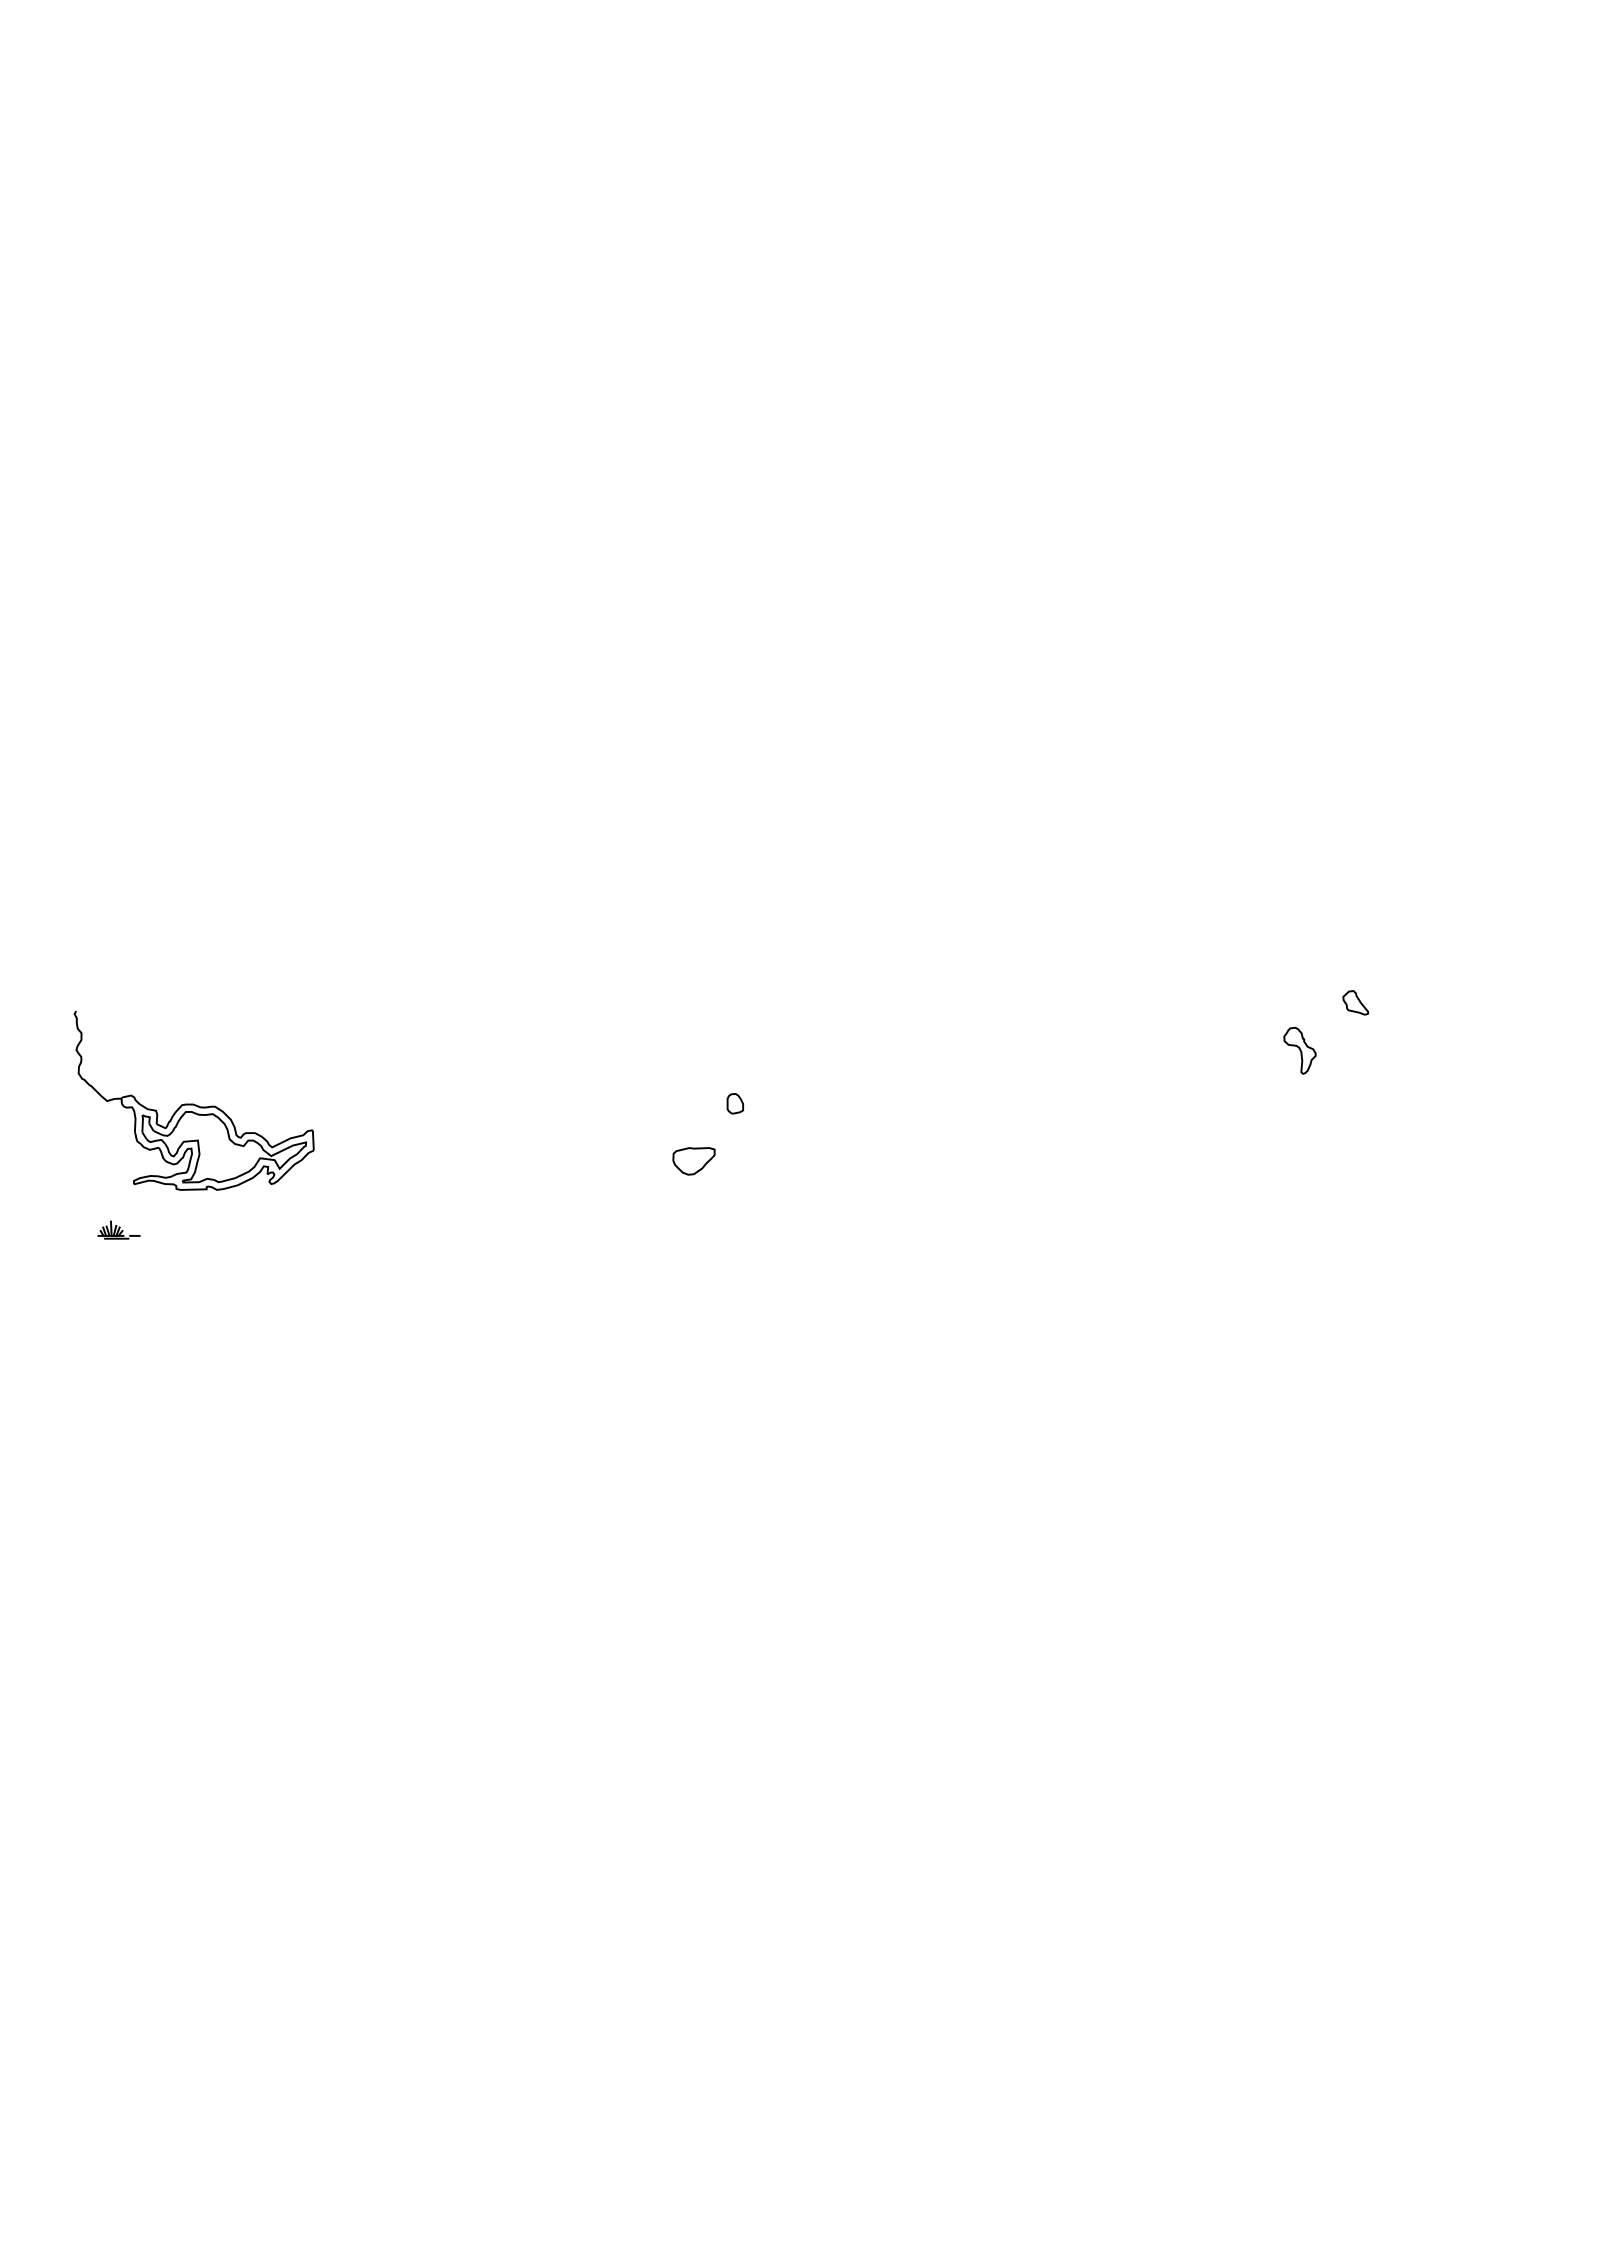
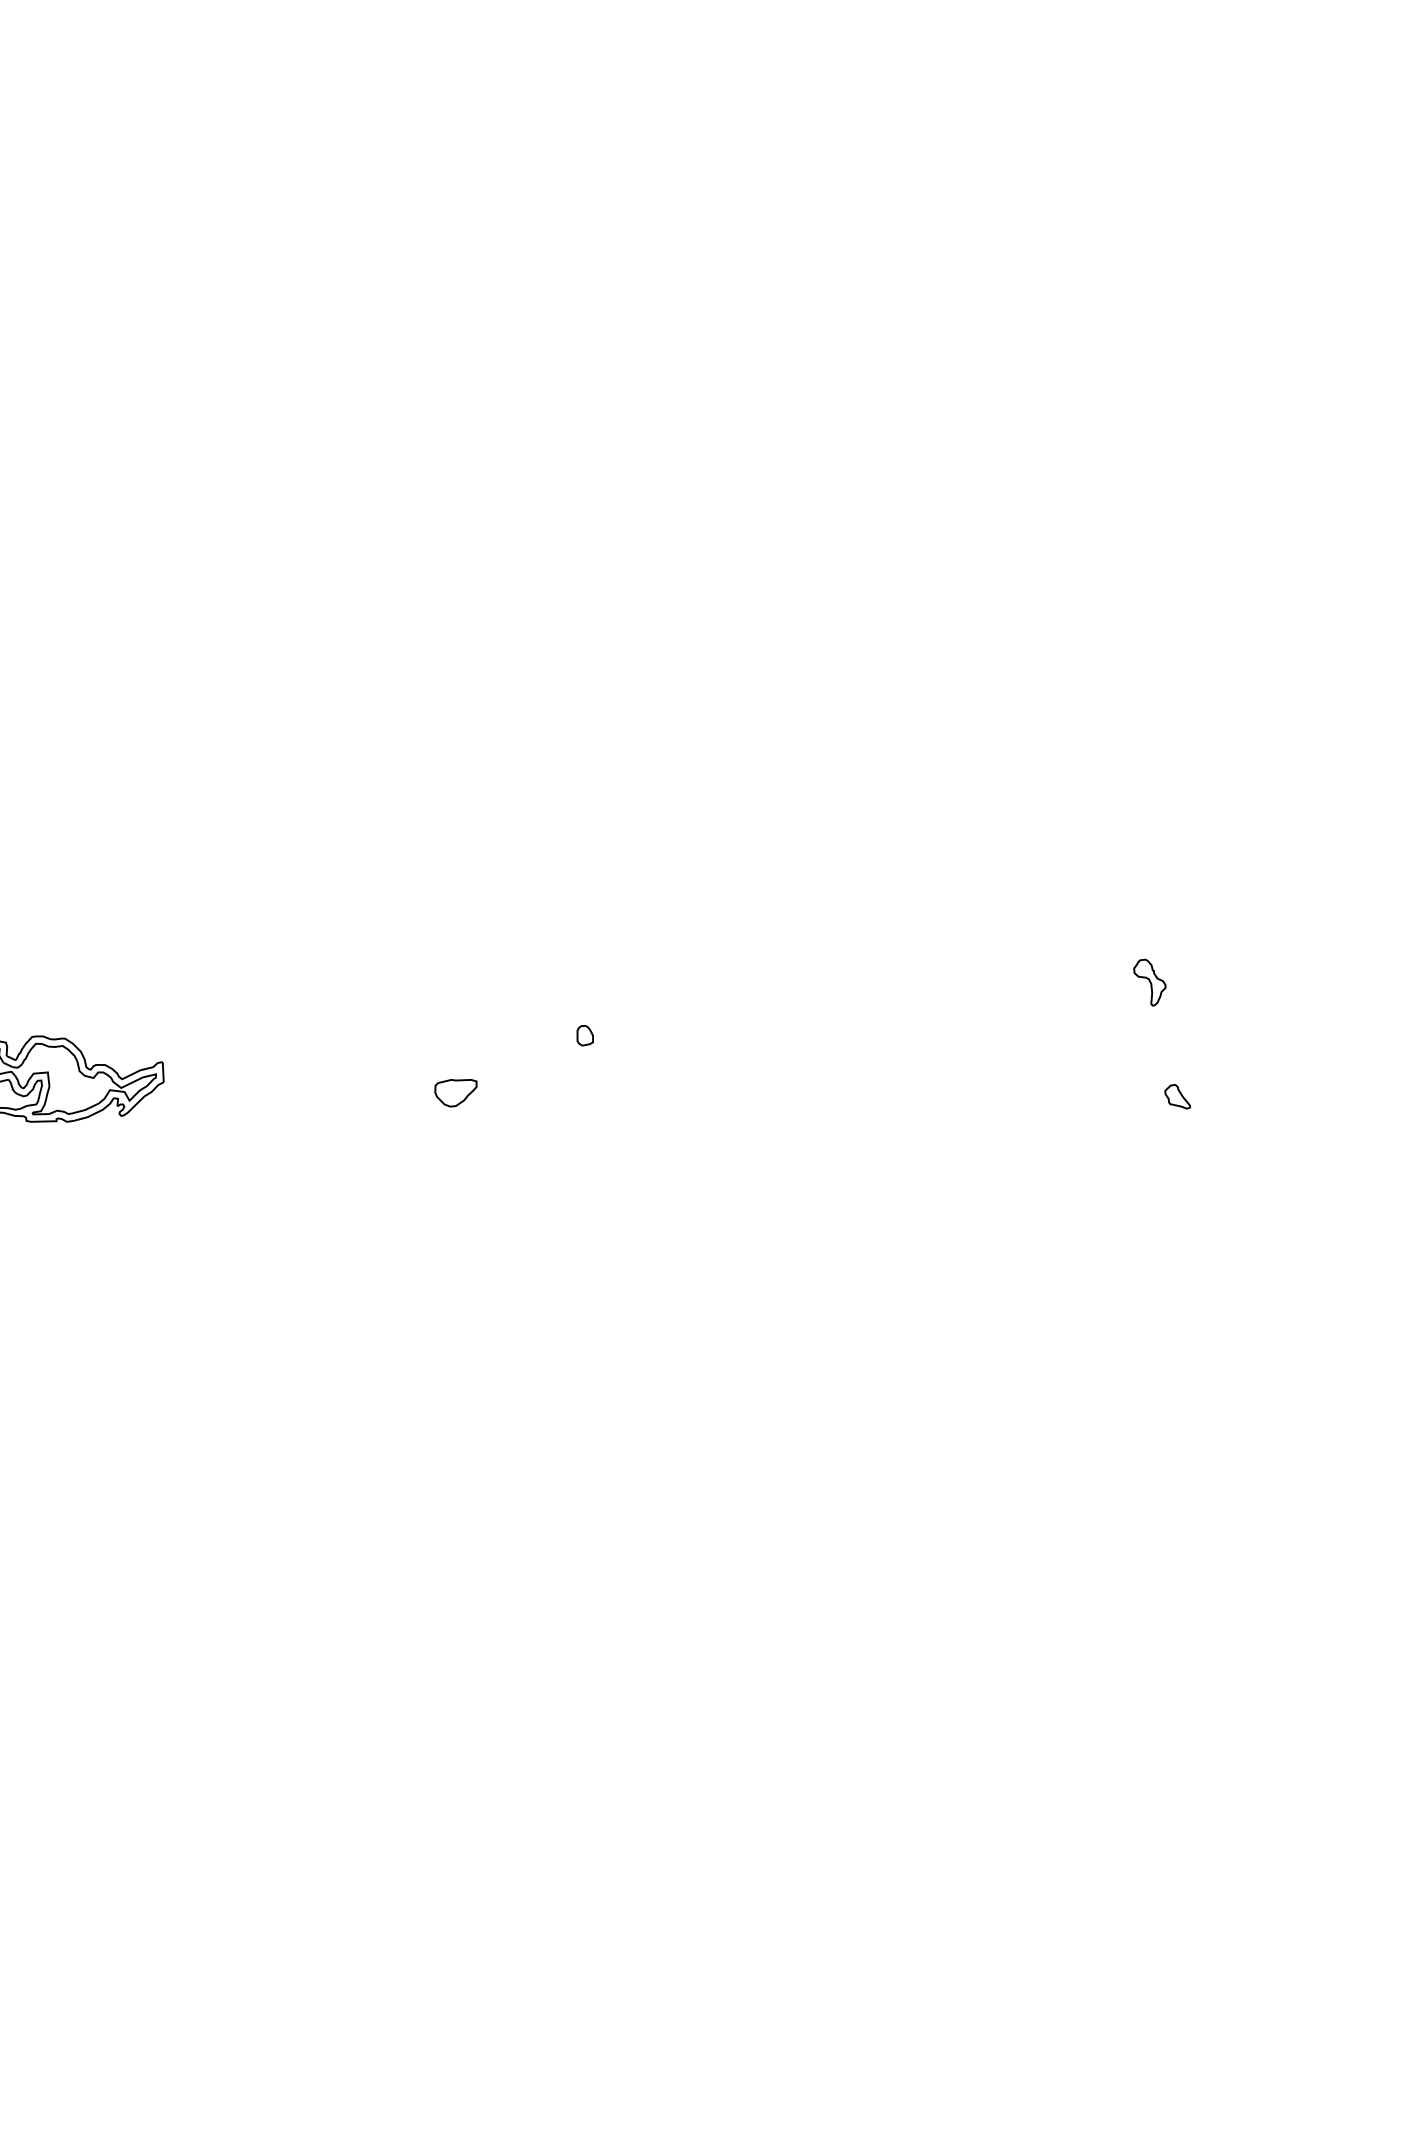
part: (1355, 1002) -> (1177, 1096), moved
part: (693, 1161) -> (455, 1093), moved

